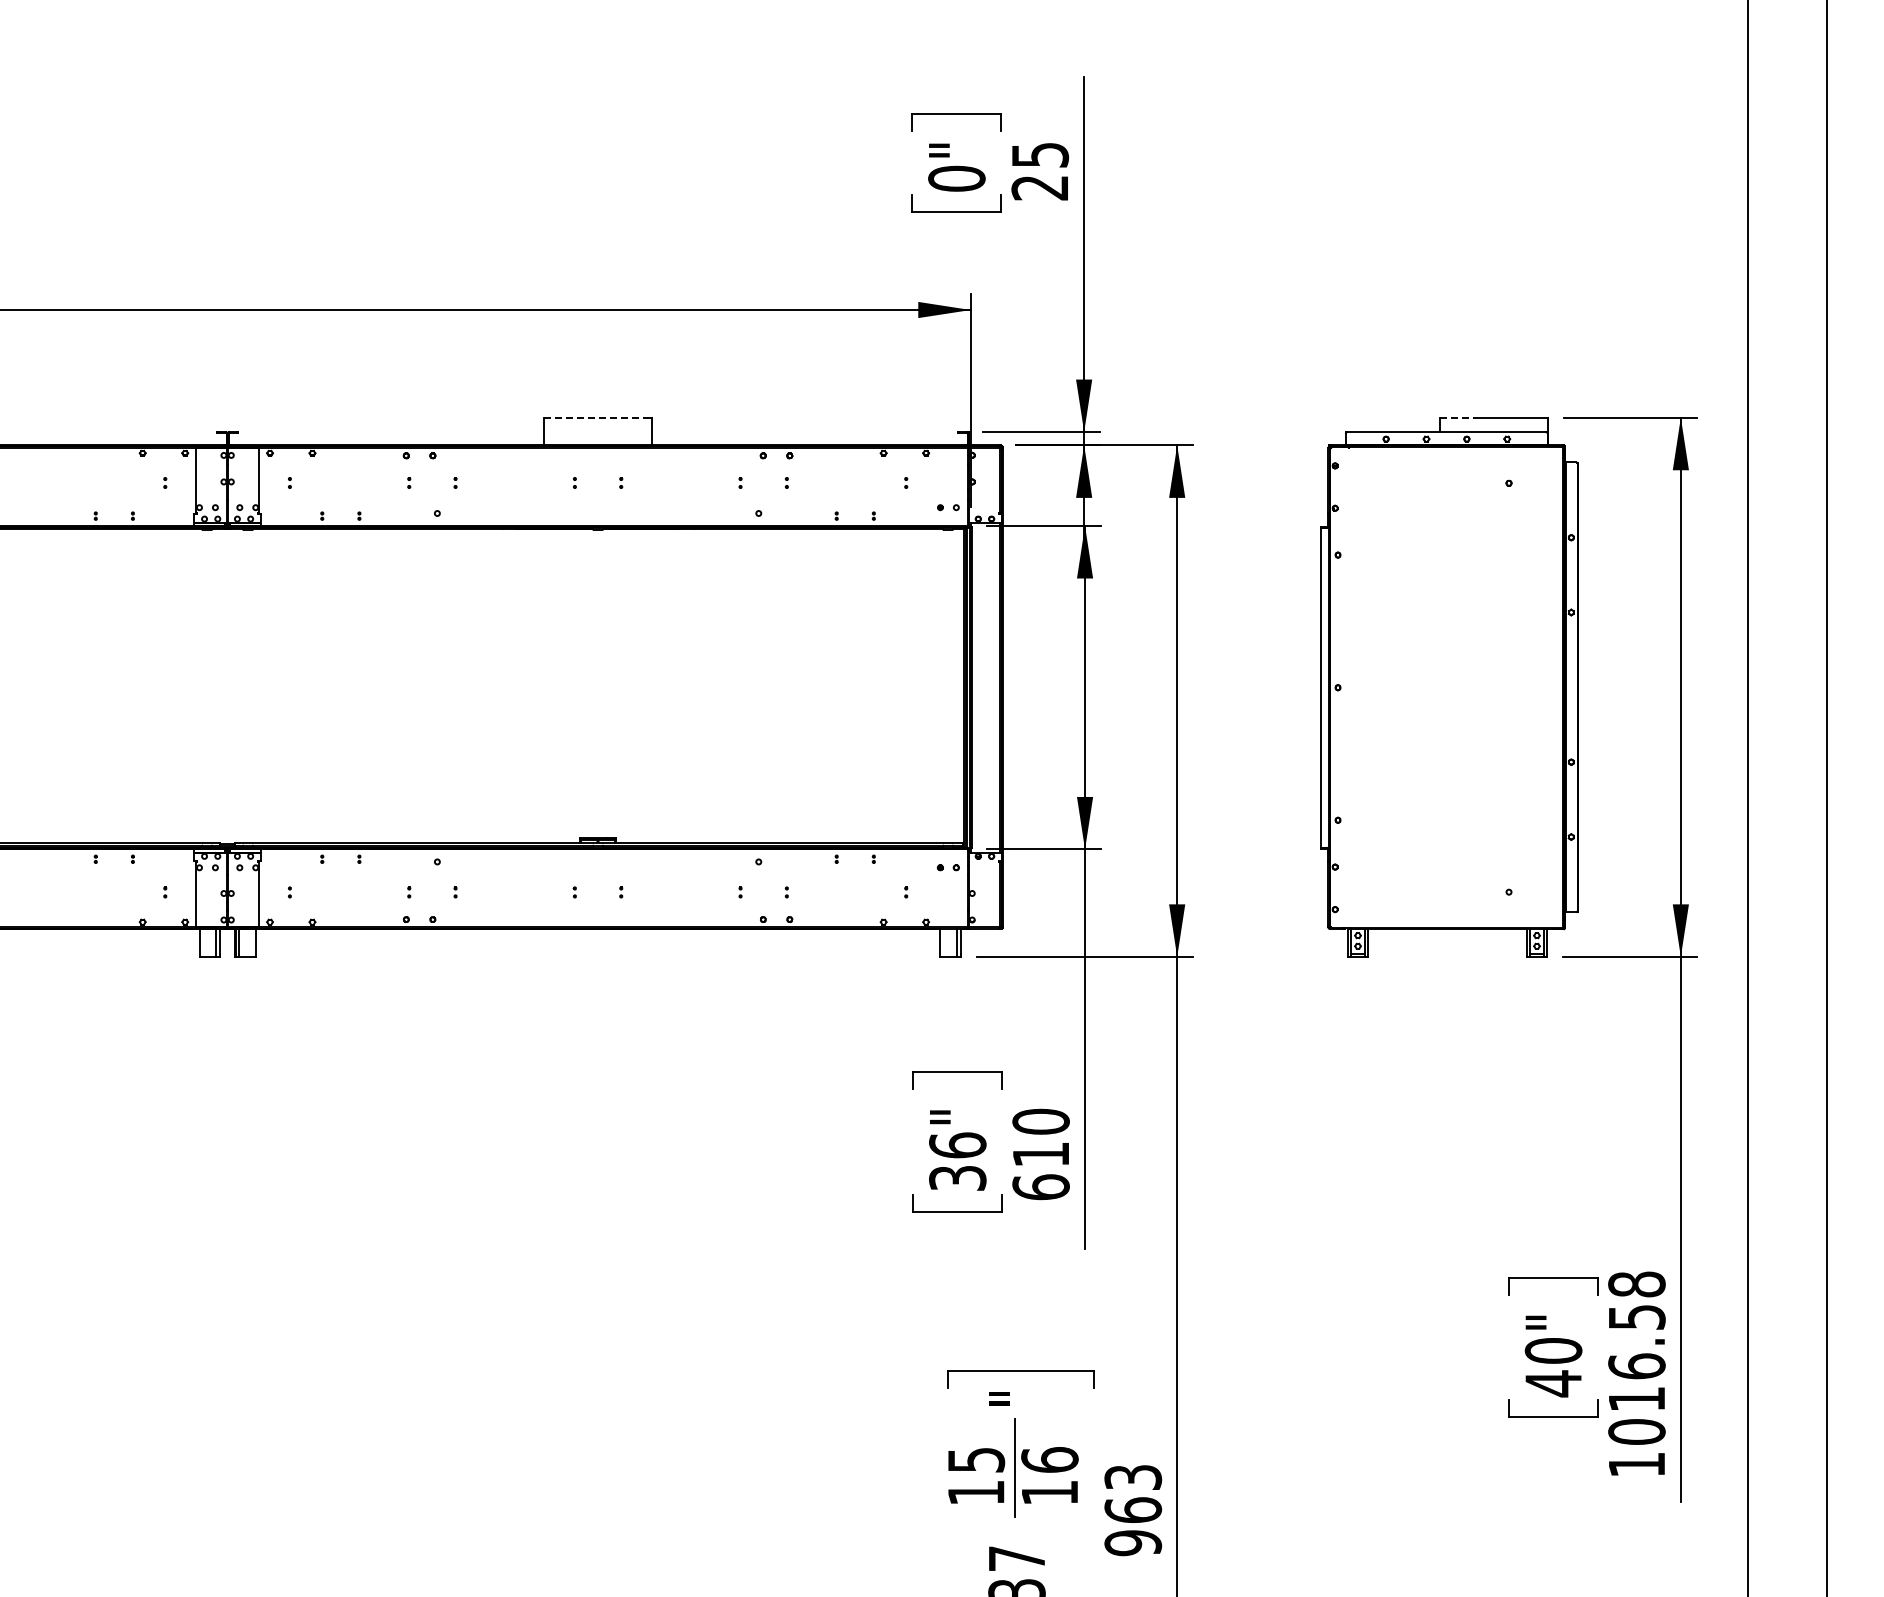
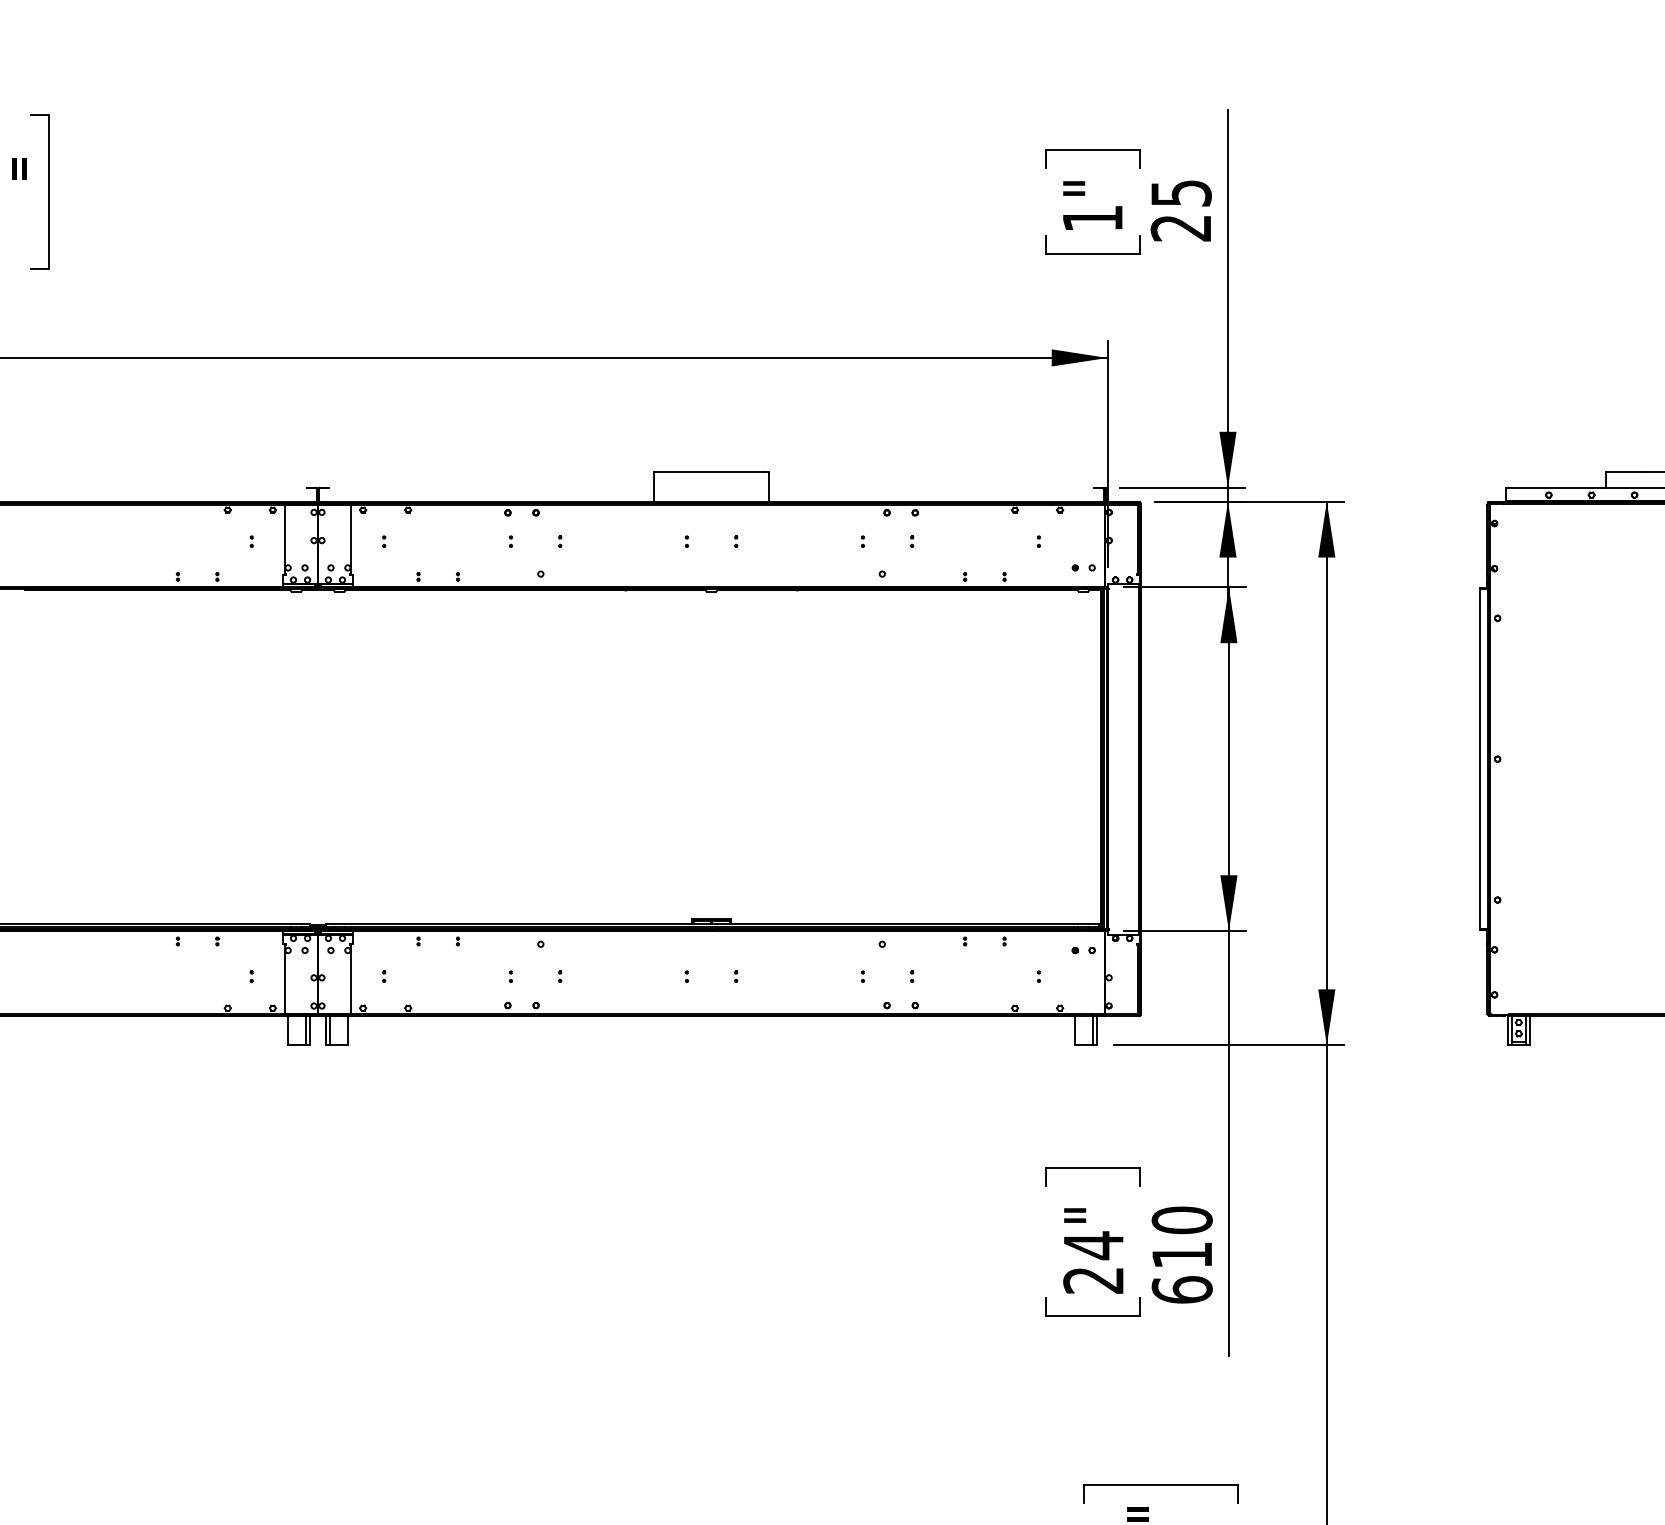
text: (956, 178) -> (1092, 218), 0" -> 1"
line: (596, 417) -> (709, 472), dashed -> solid
line: (1457, 417) -> (1624, 472), dashed -> solid
text: (957, 1161) -> (1093, 1262), 36" -> 24"

